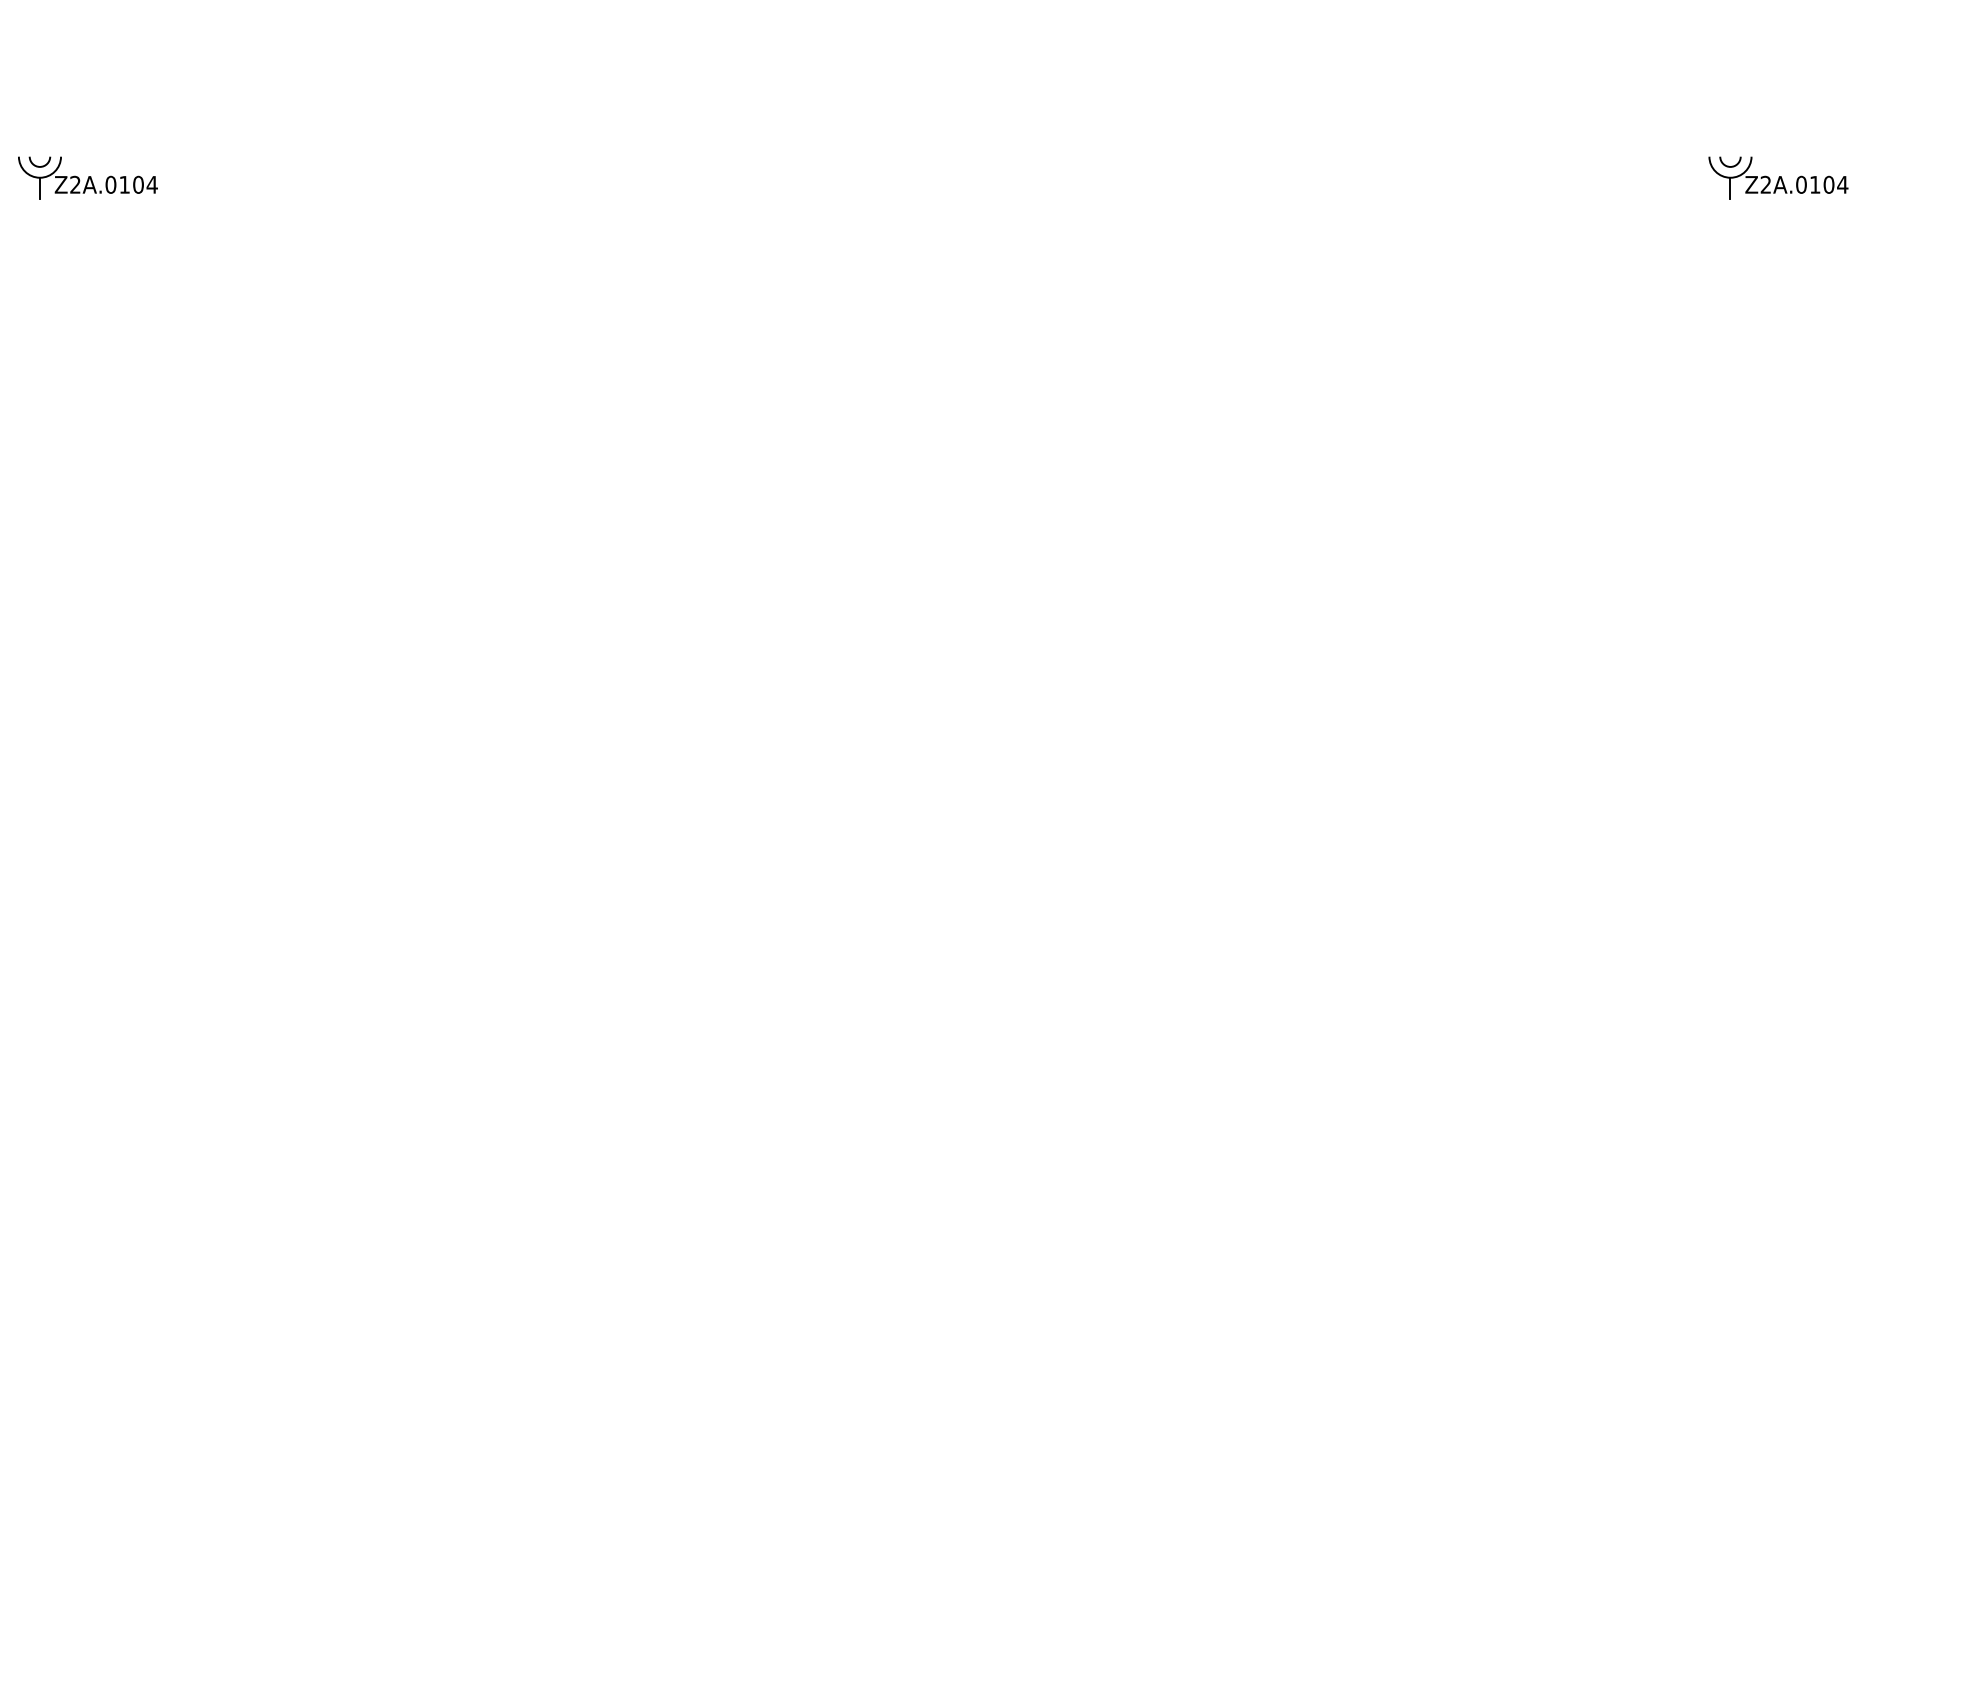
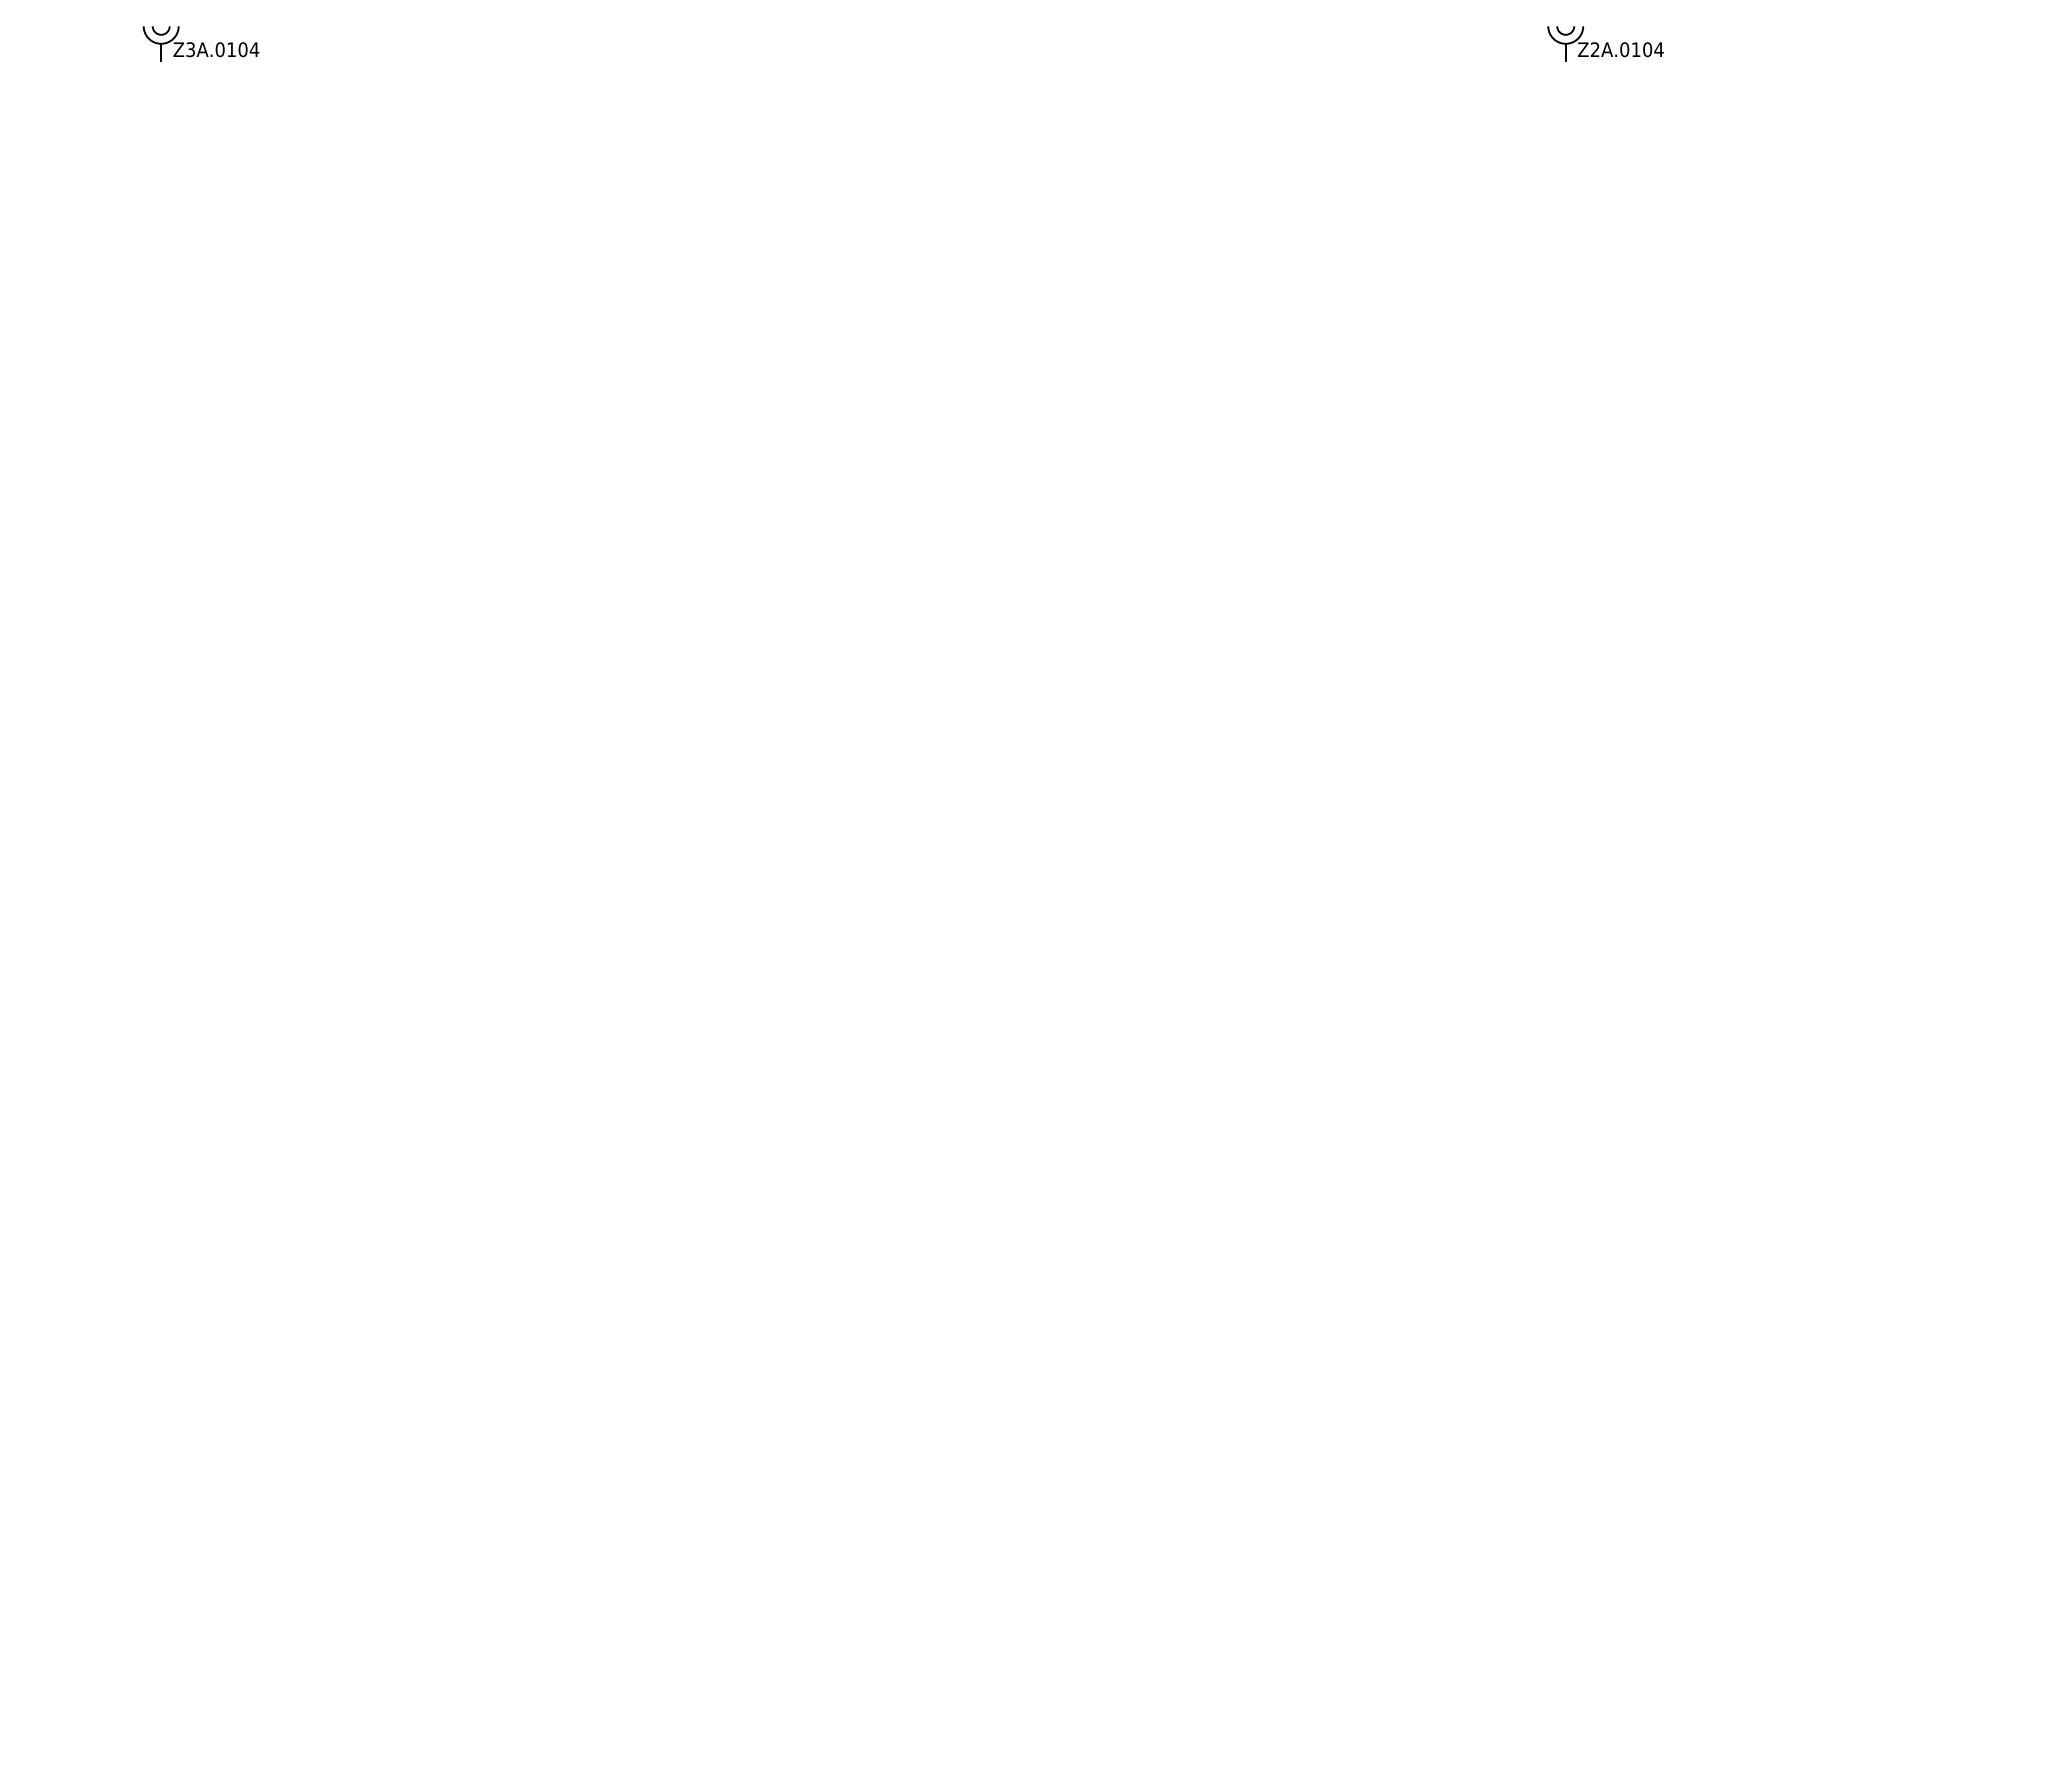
text: (75, 184) -> (190, 49), Z2A.0104 -> Z3A.0104

